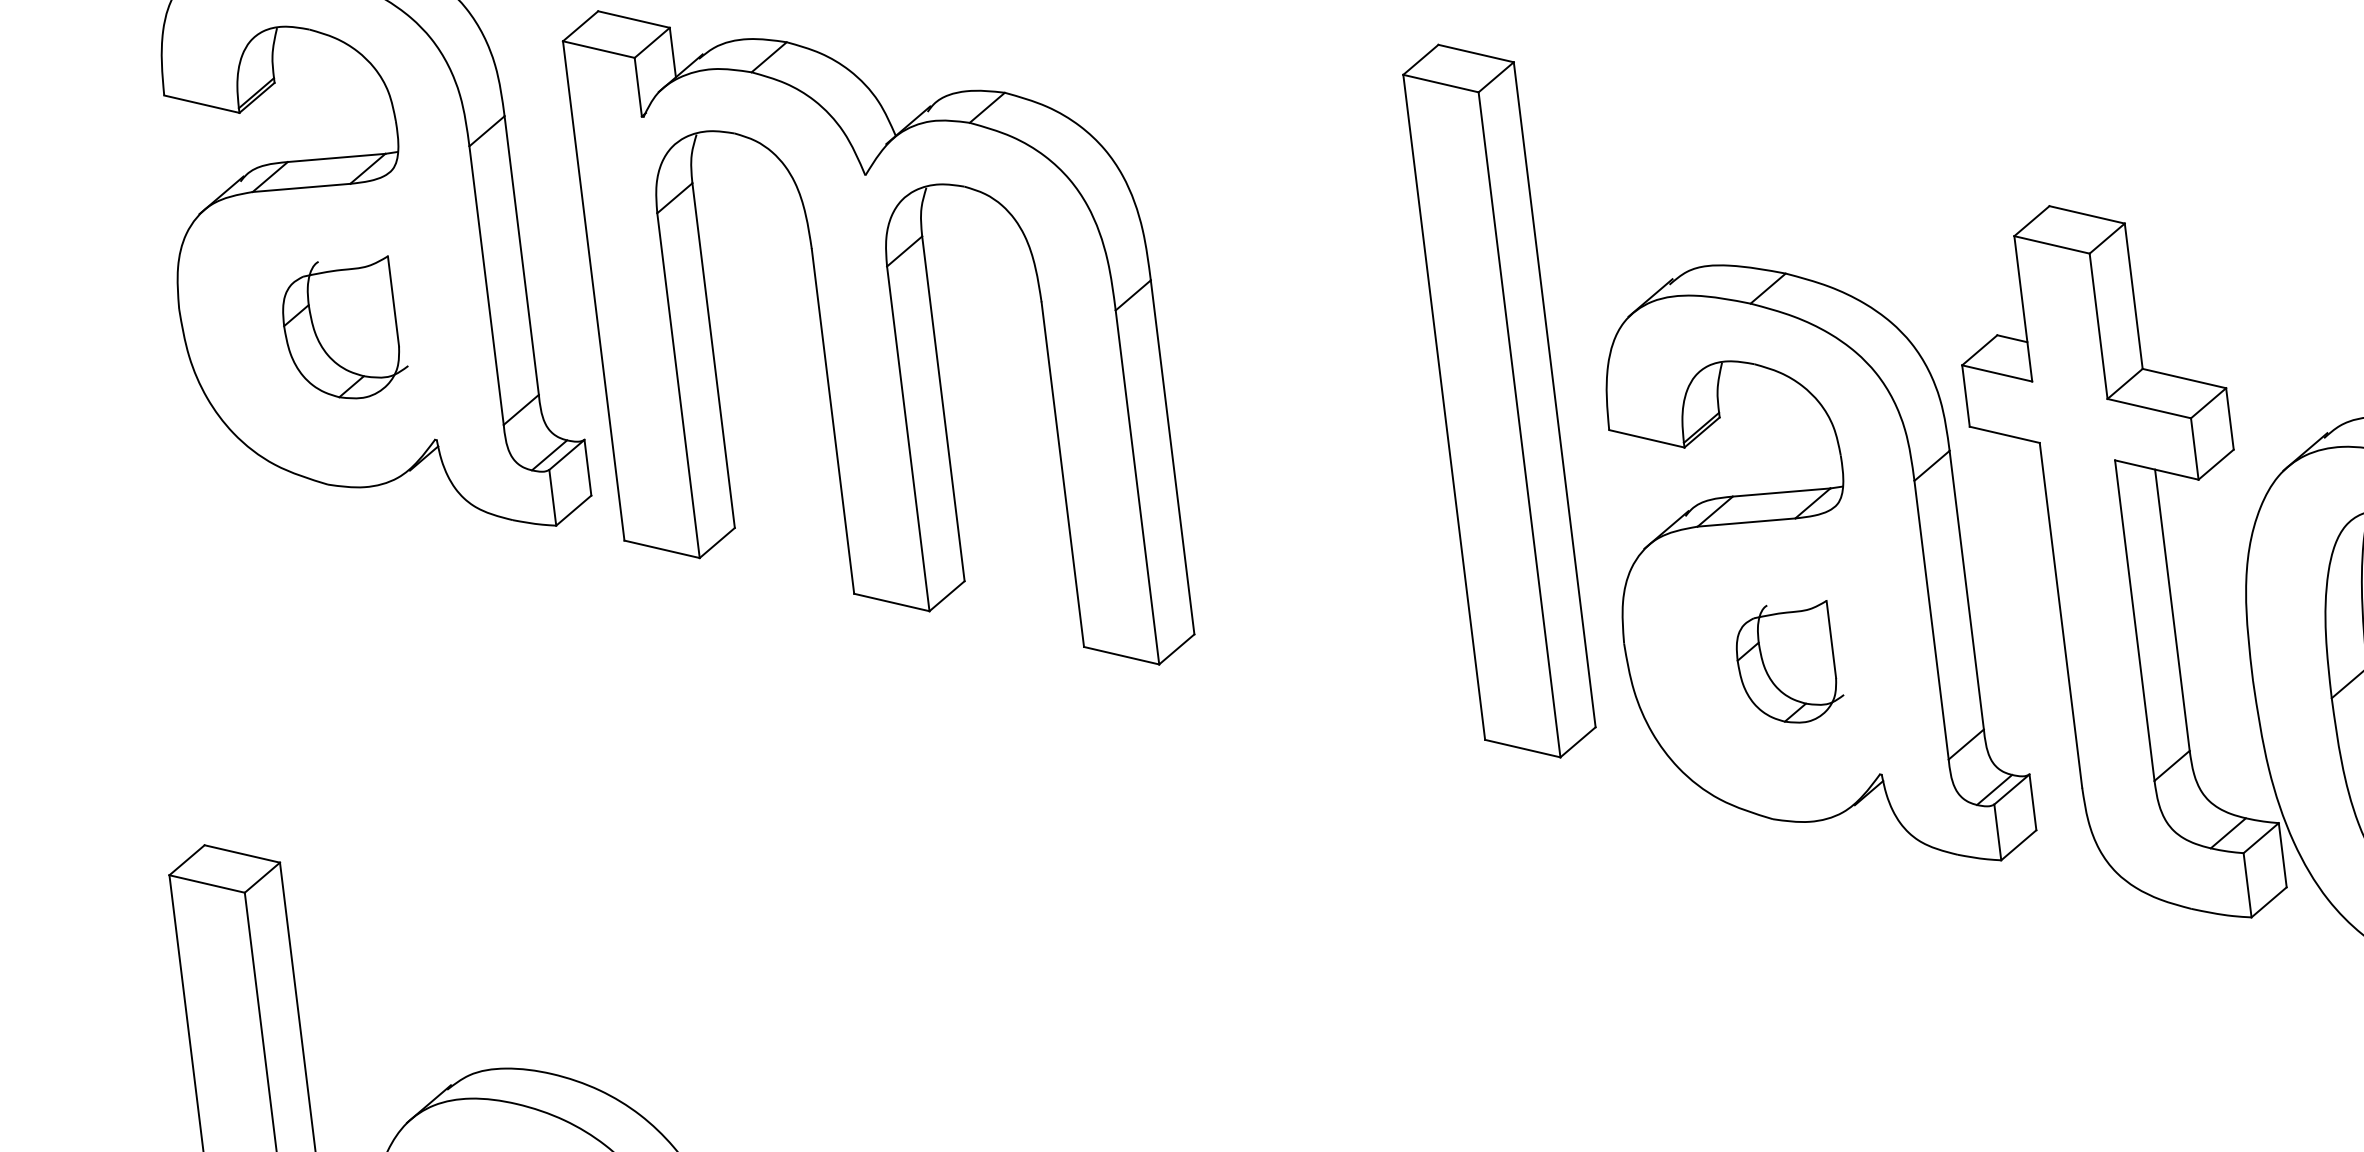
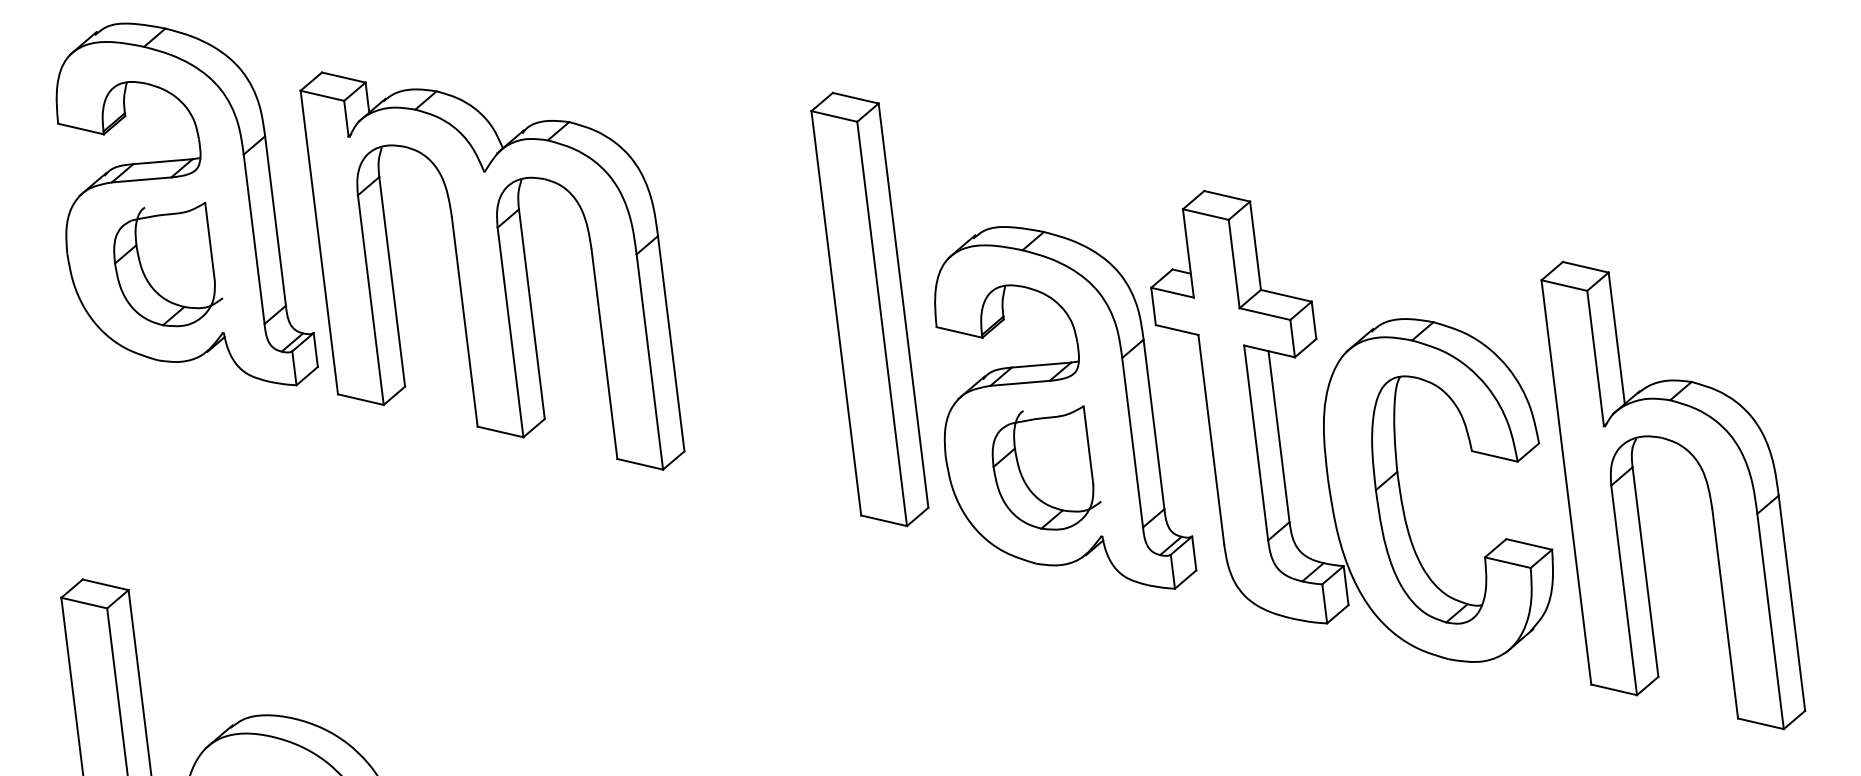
part: (345, 327) -> (168, 264), size x1.43
part: (1789, 660) -> (1046, 467), size x1.67

